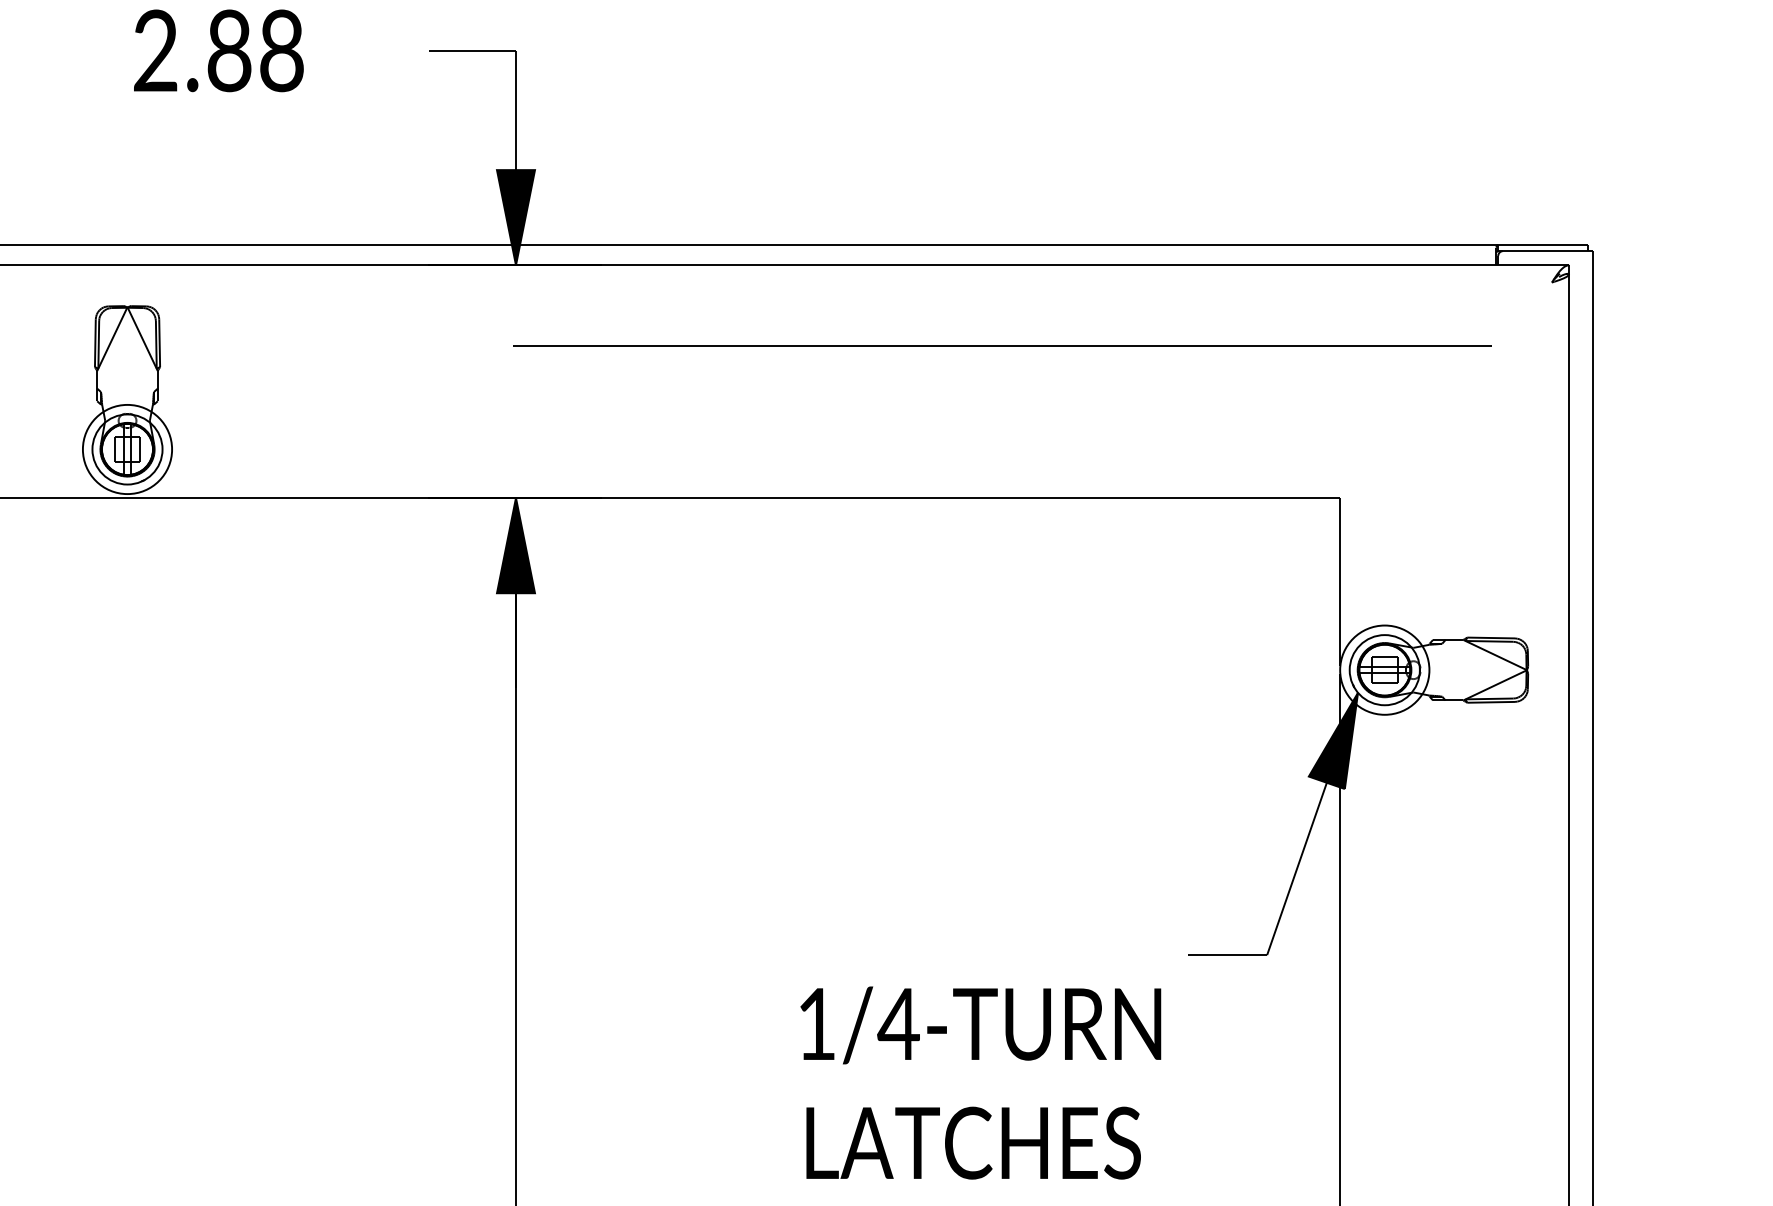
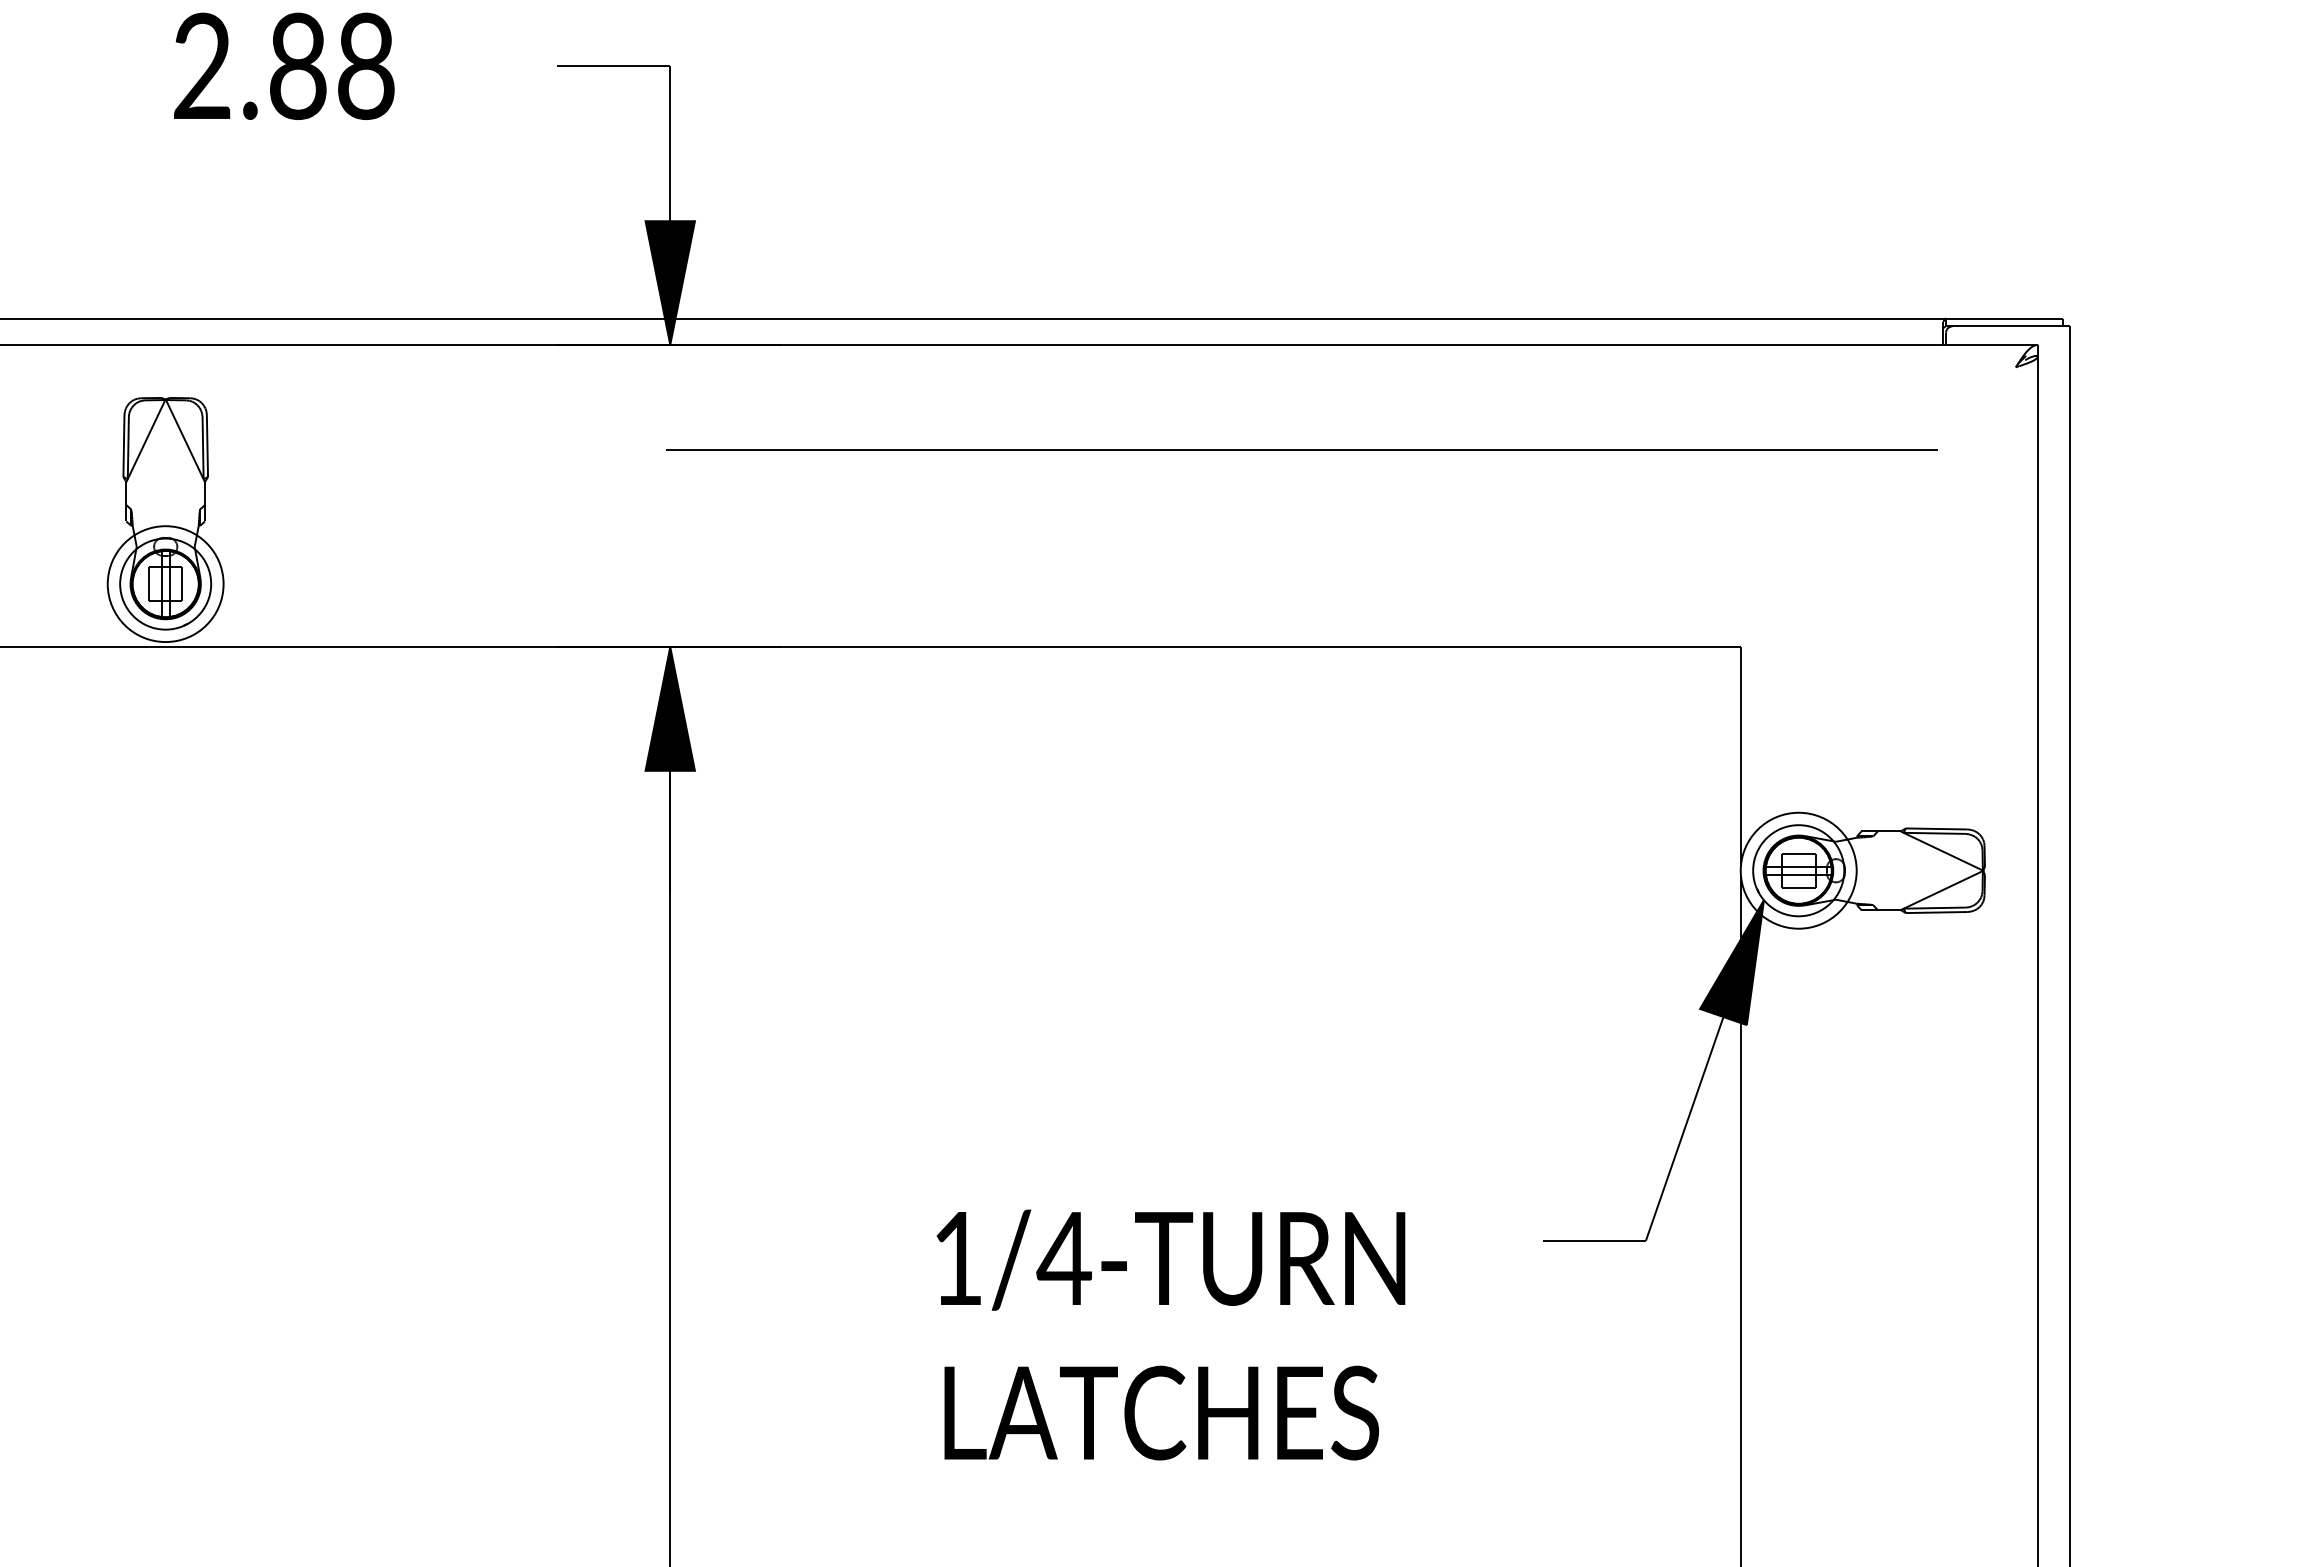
text: (980, 1082) -> (1170, 1334), moved

